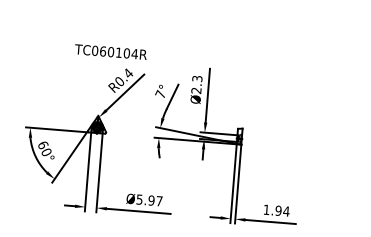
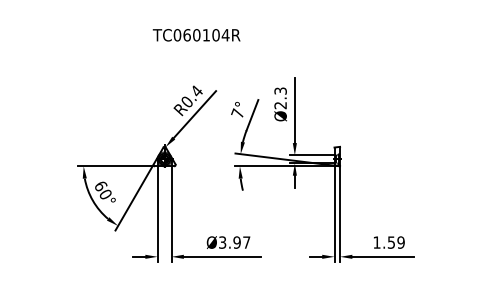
text: (110, 52) -> (196, 35), moved
text: (139, 199) -> (222, 242), Ø5.97 -> Ø3.97
text: (282, 211) -> (396, 242), 1.94 -> 1.59

